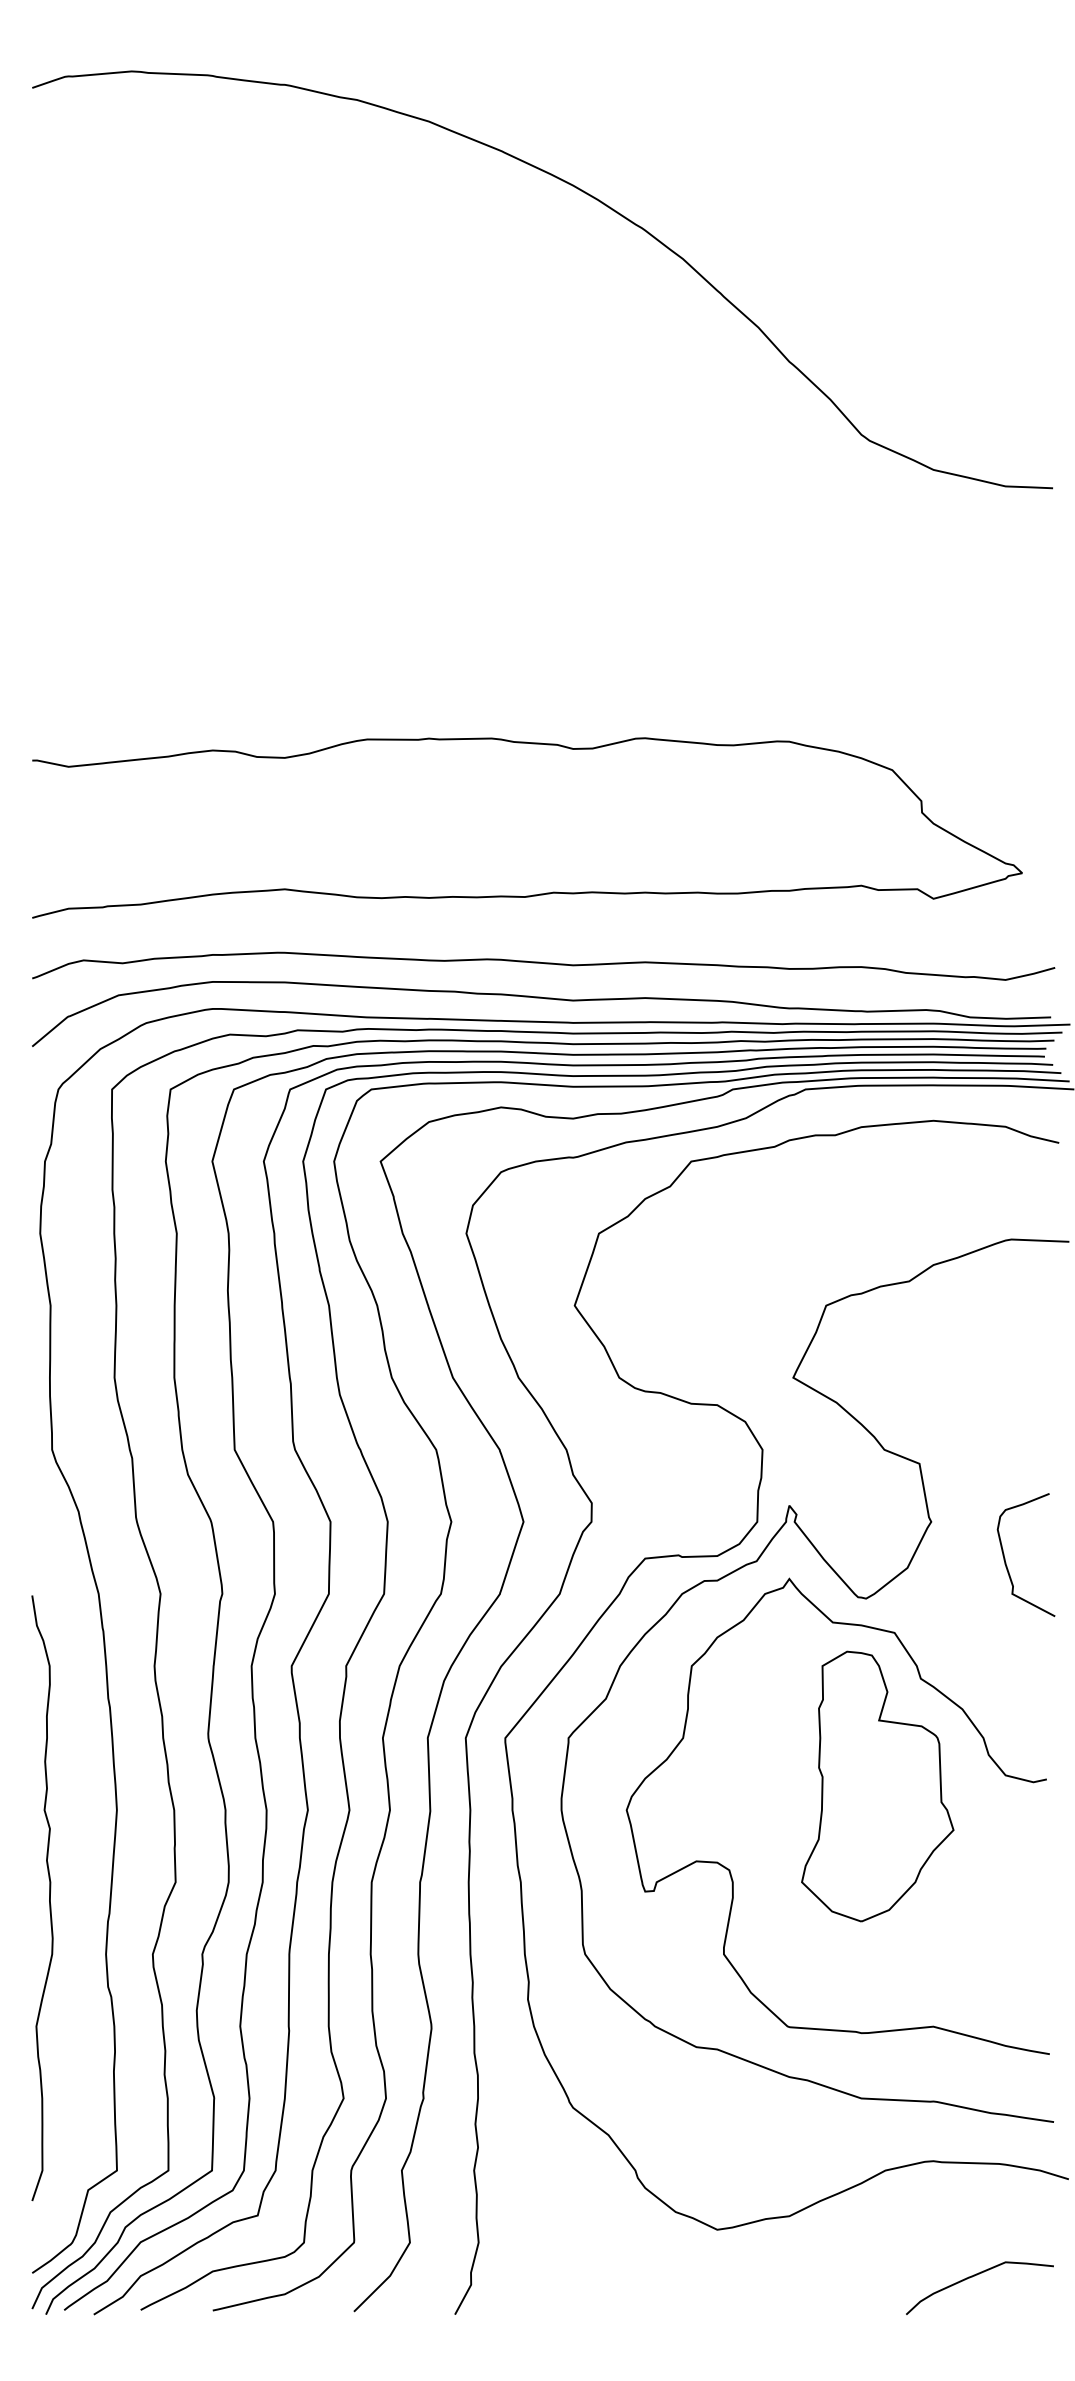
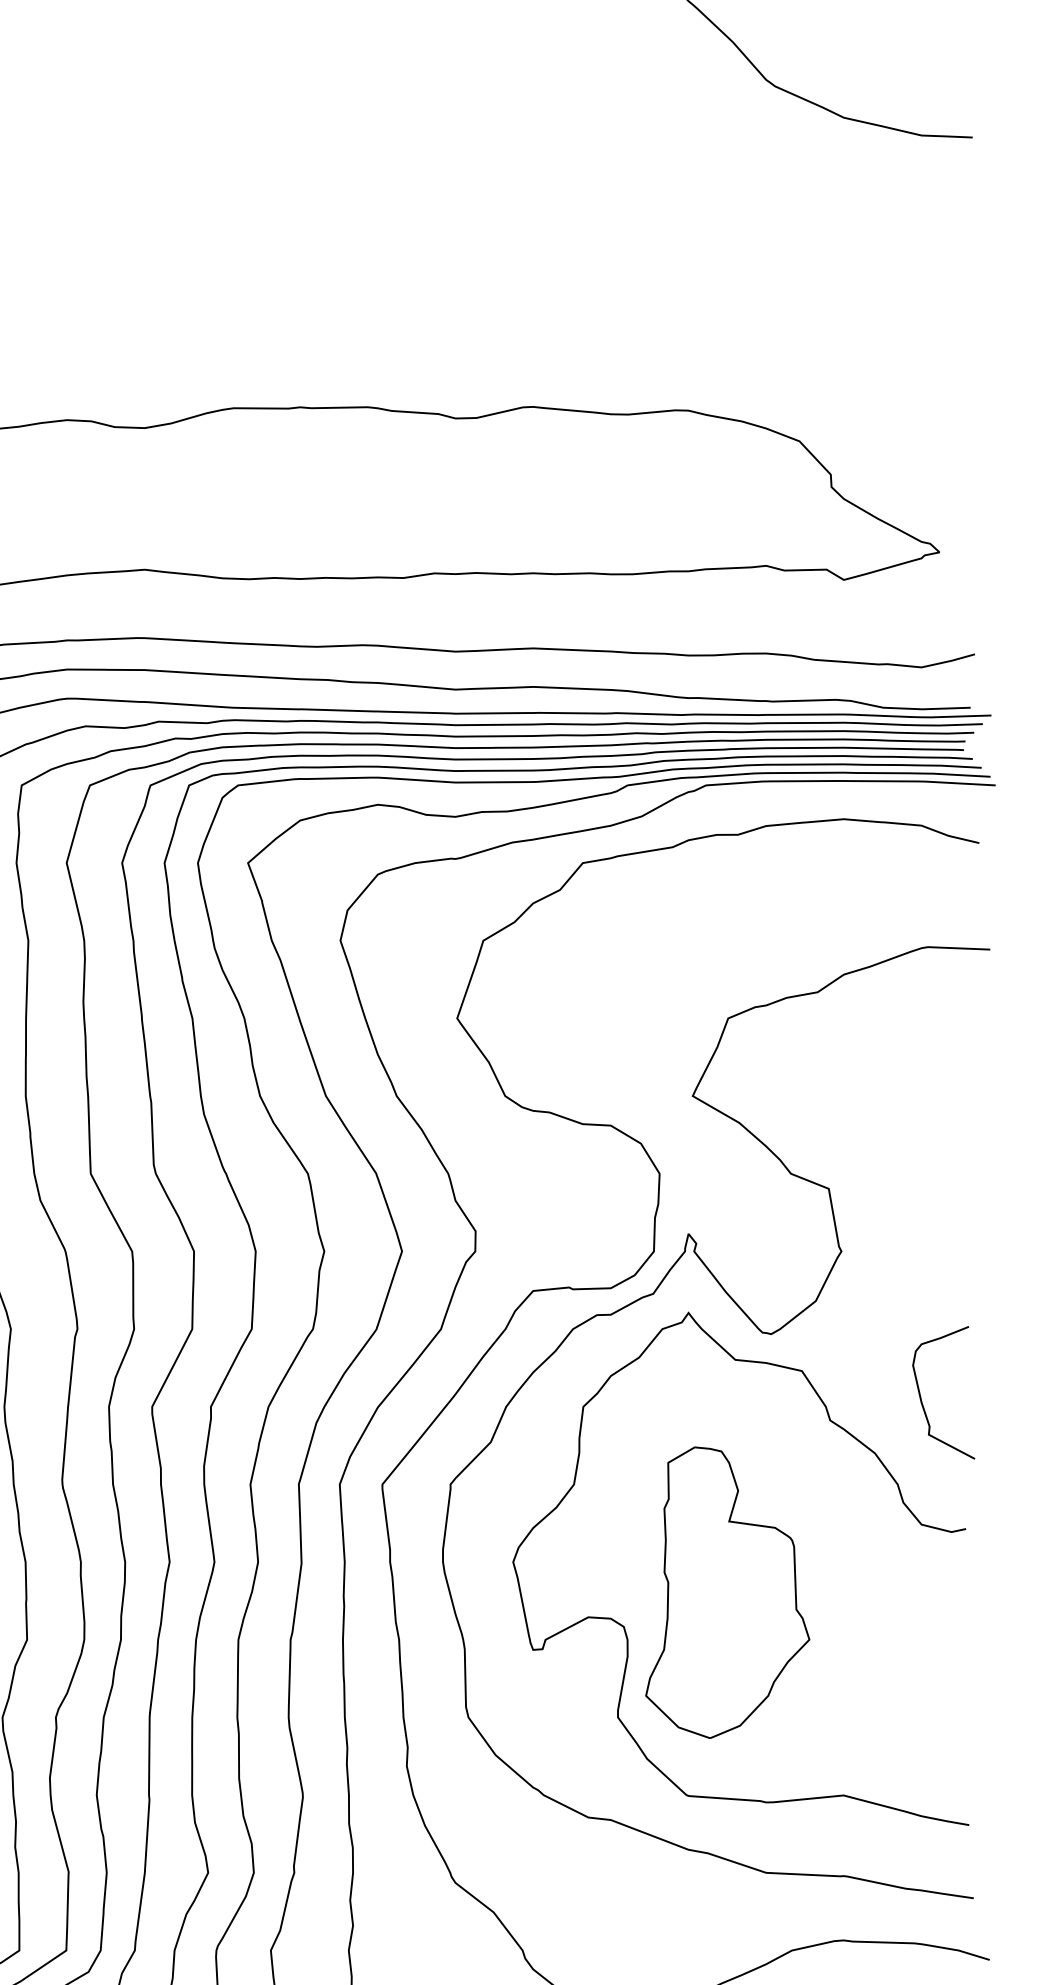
curve: (1005, 1558) -> (921, 1396), moved
part: (877, 1786) -> (727, 1592), moved

